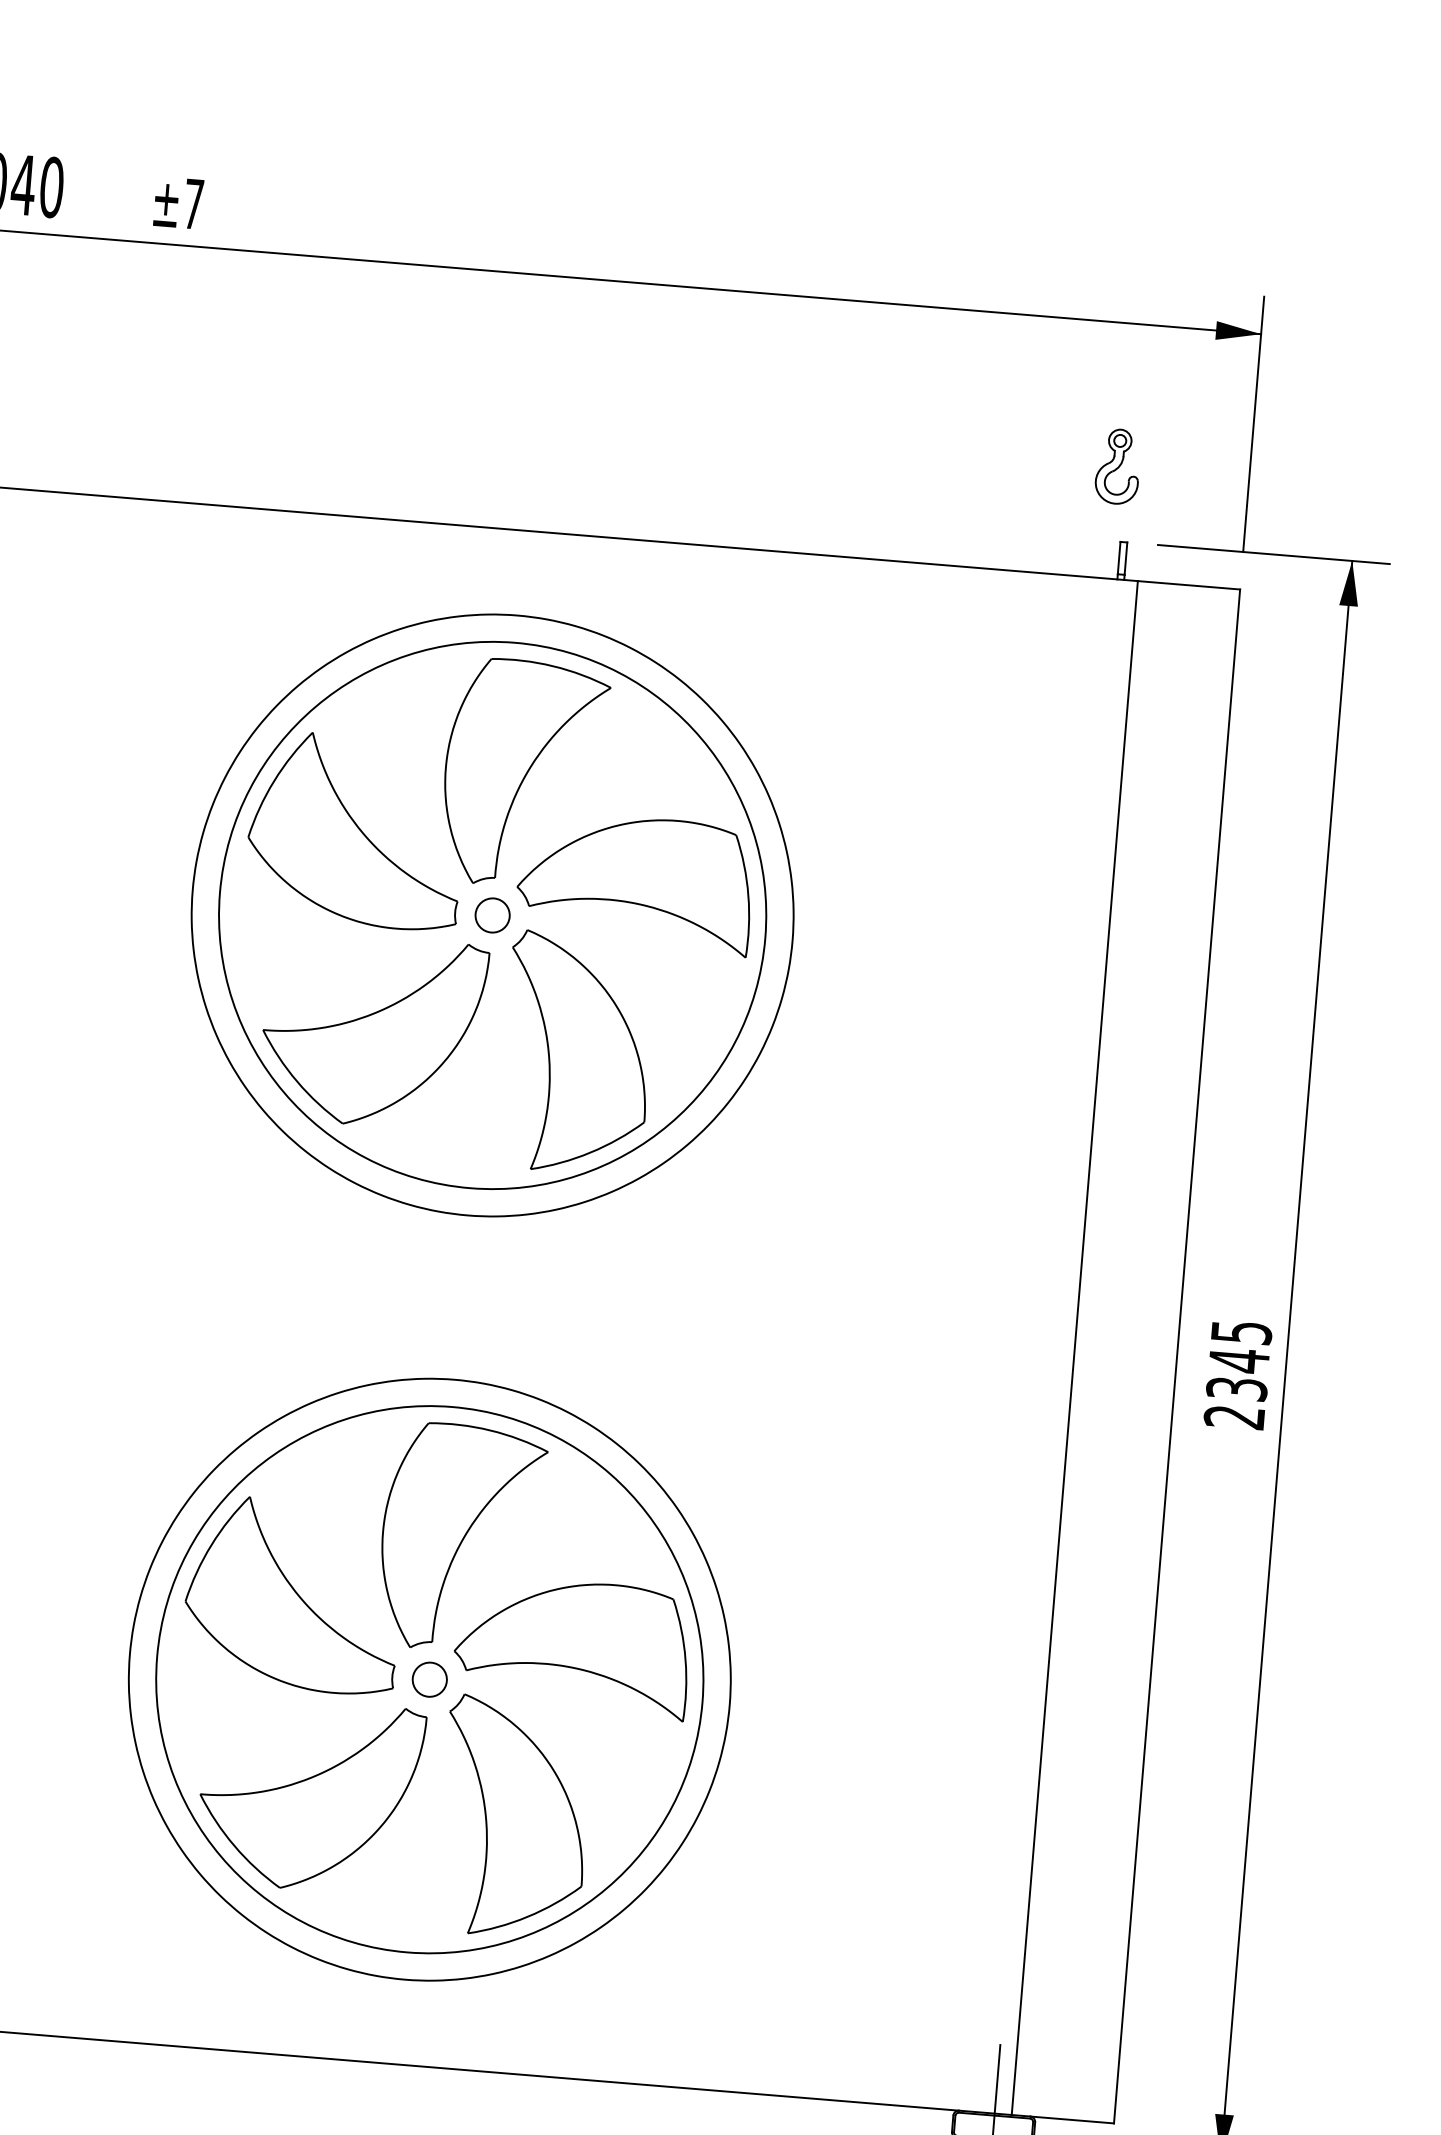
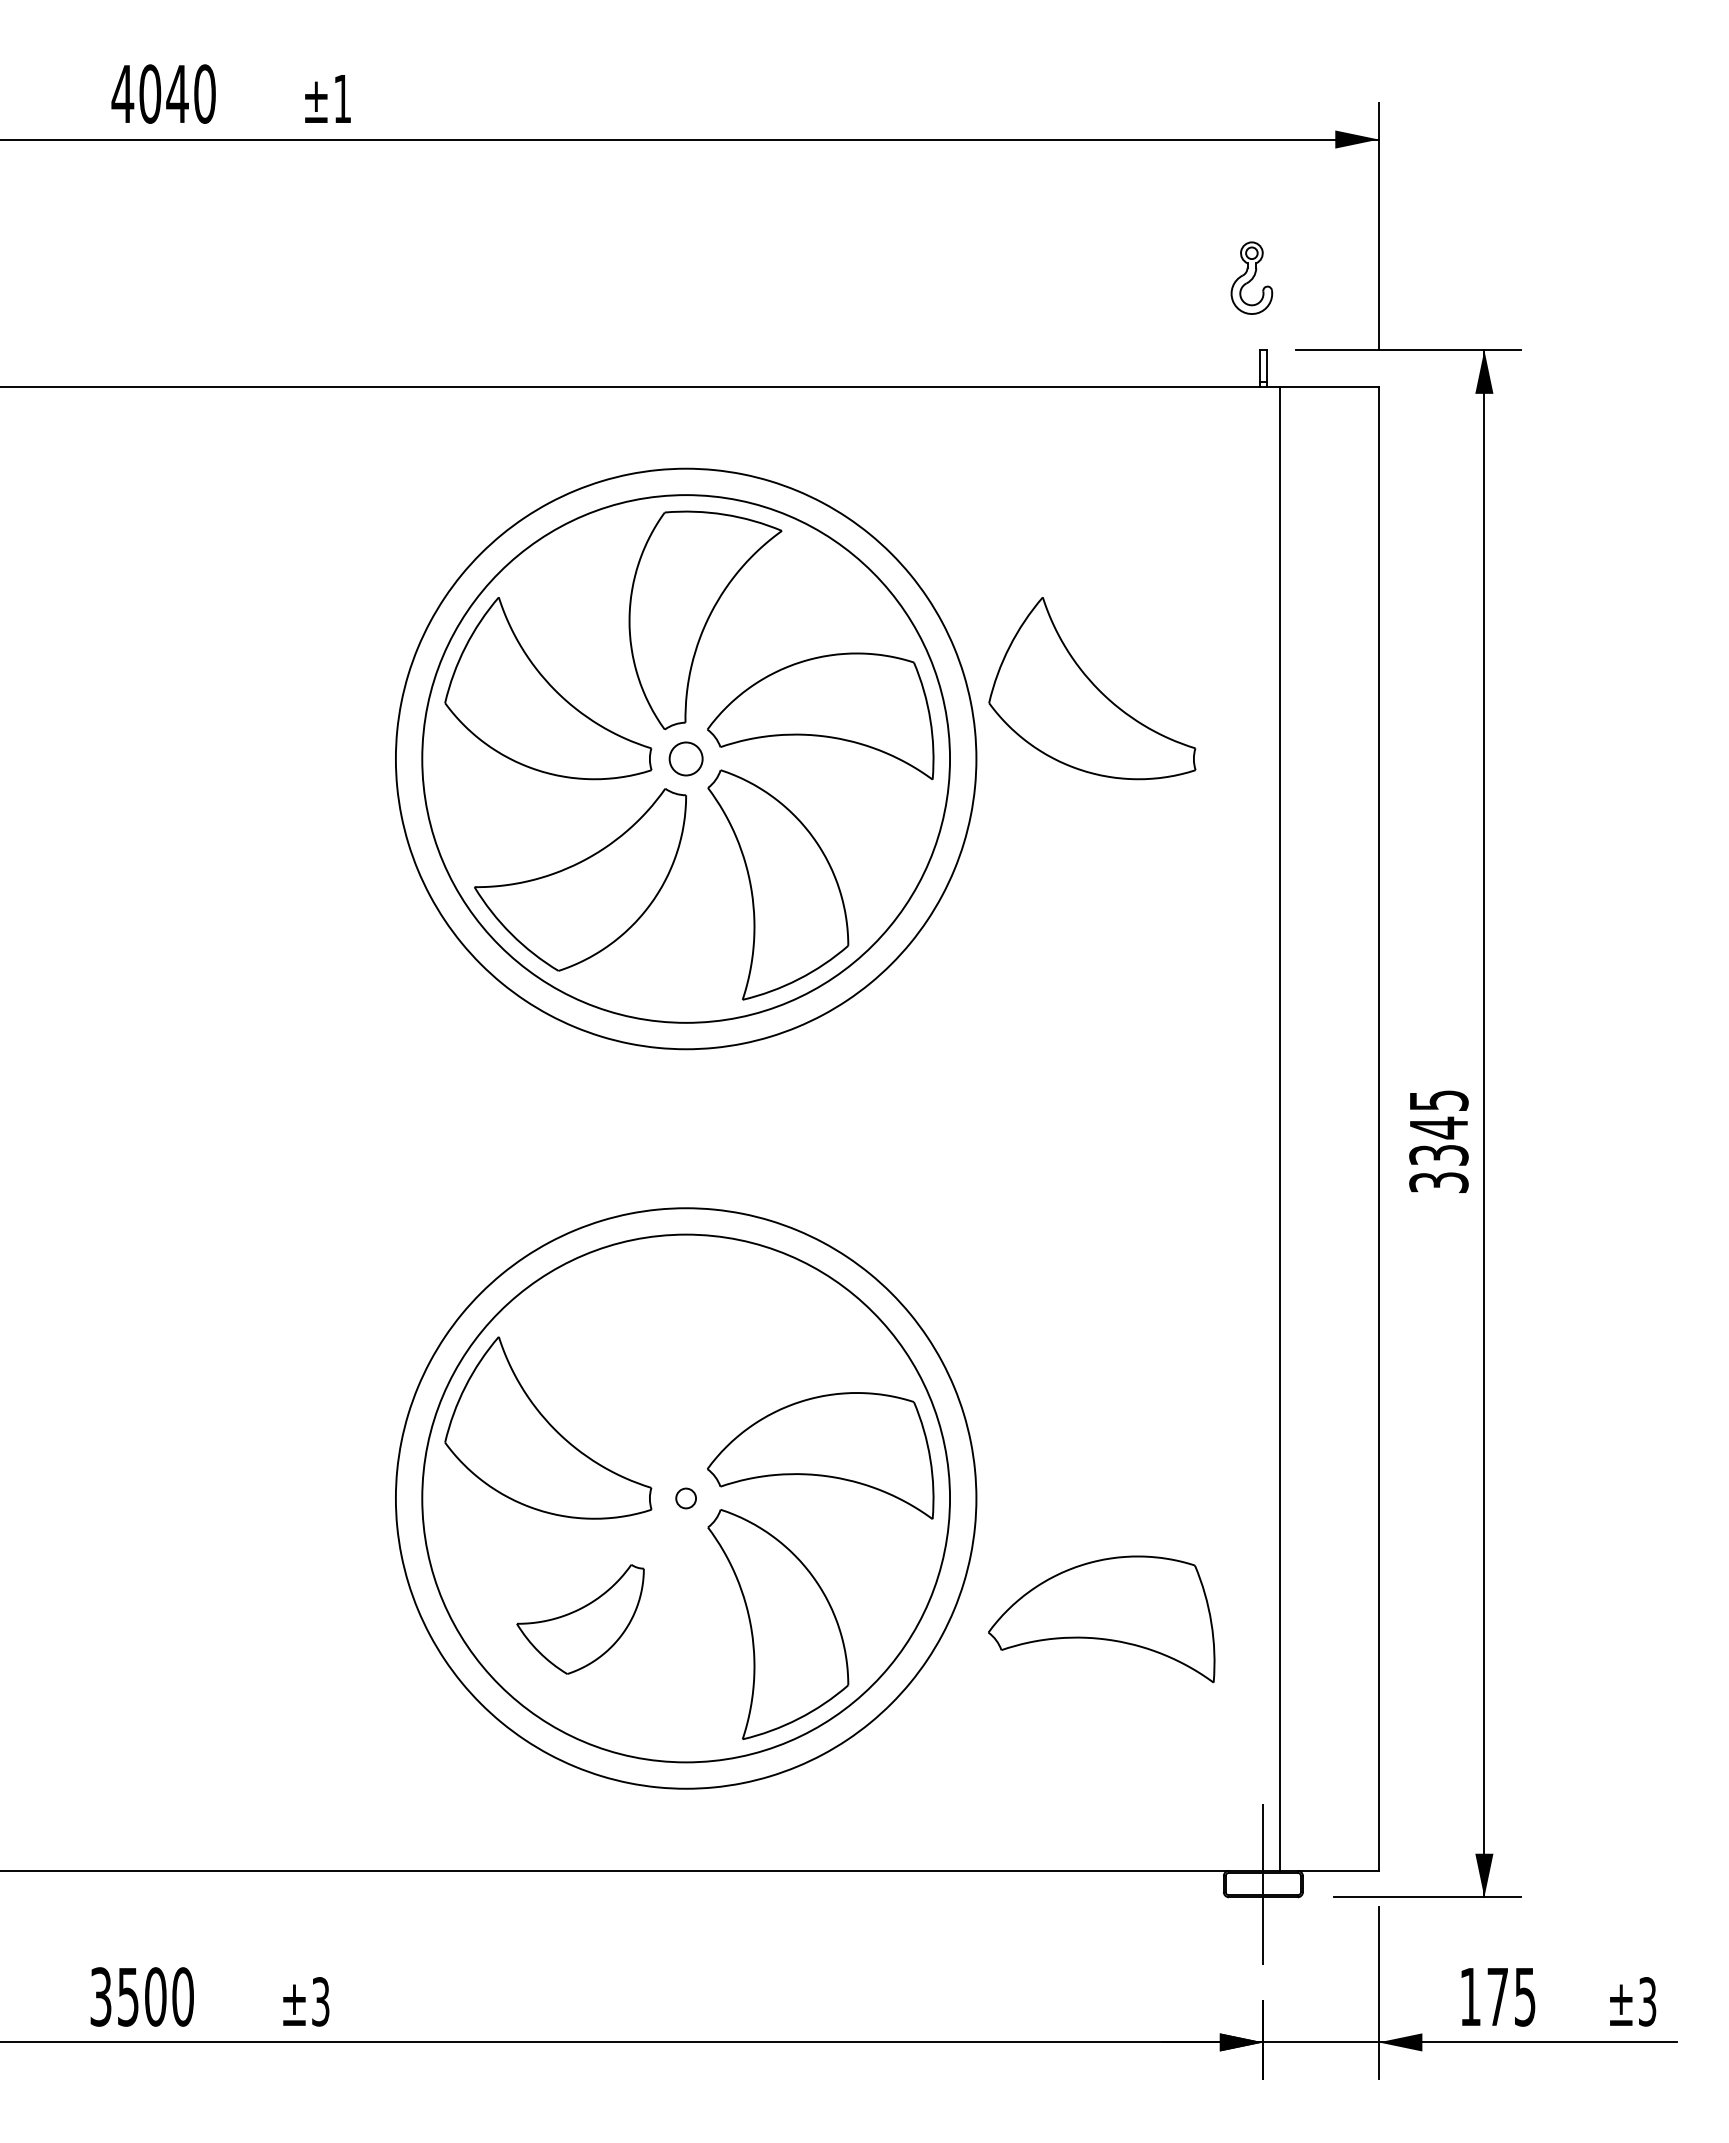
text: (193, 203) -> (342, 98), ±7 -> ±1
part: (918, 877) -> (1092, 688), added
text: (1234, 1417) -> (1438, 1182), 2345 -> 3345
part: (461, 1537) -> (705, 1359), removed
circle: (429, 1679) -> (685, 1498), size x0.6
part: (310, 1795) -> (580, 1619), size x0.6
part: (848, 1840) -> (1101, 1619), added

